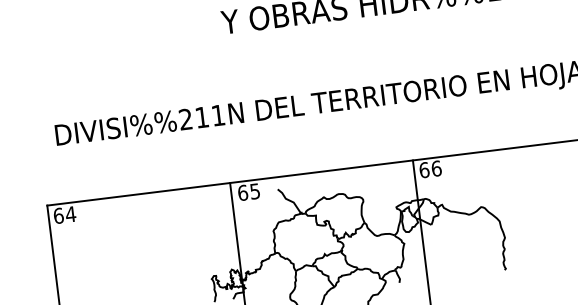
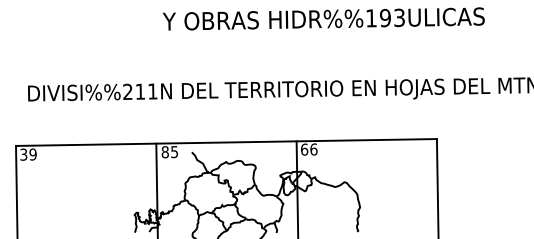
text: (242, 193) -> (164, 152), 65 -> 85
text: (64, 215) -> (28, 154), 64 -> 39

